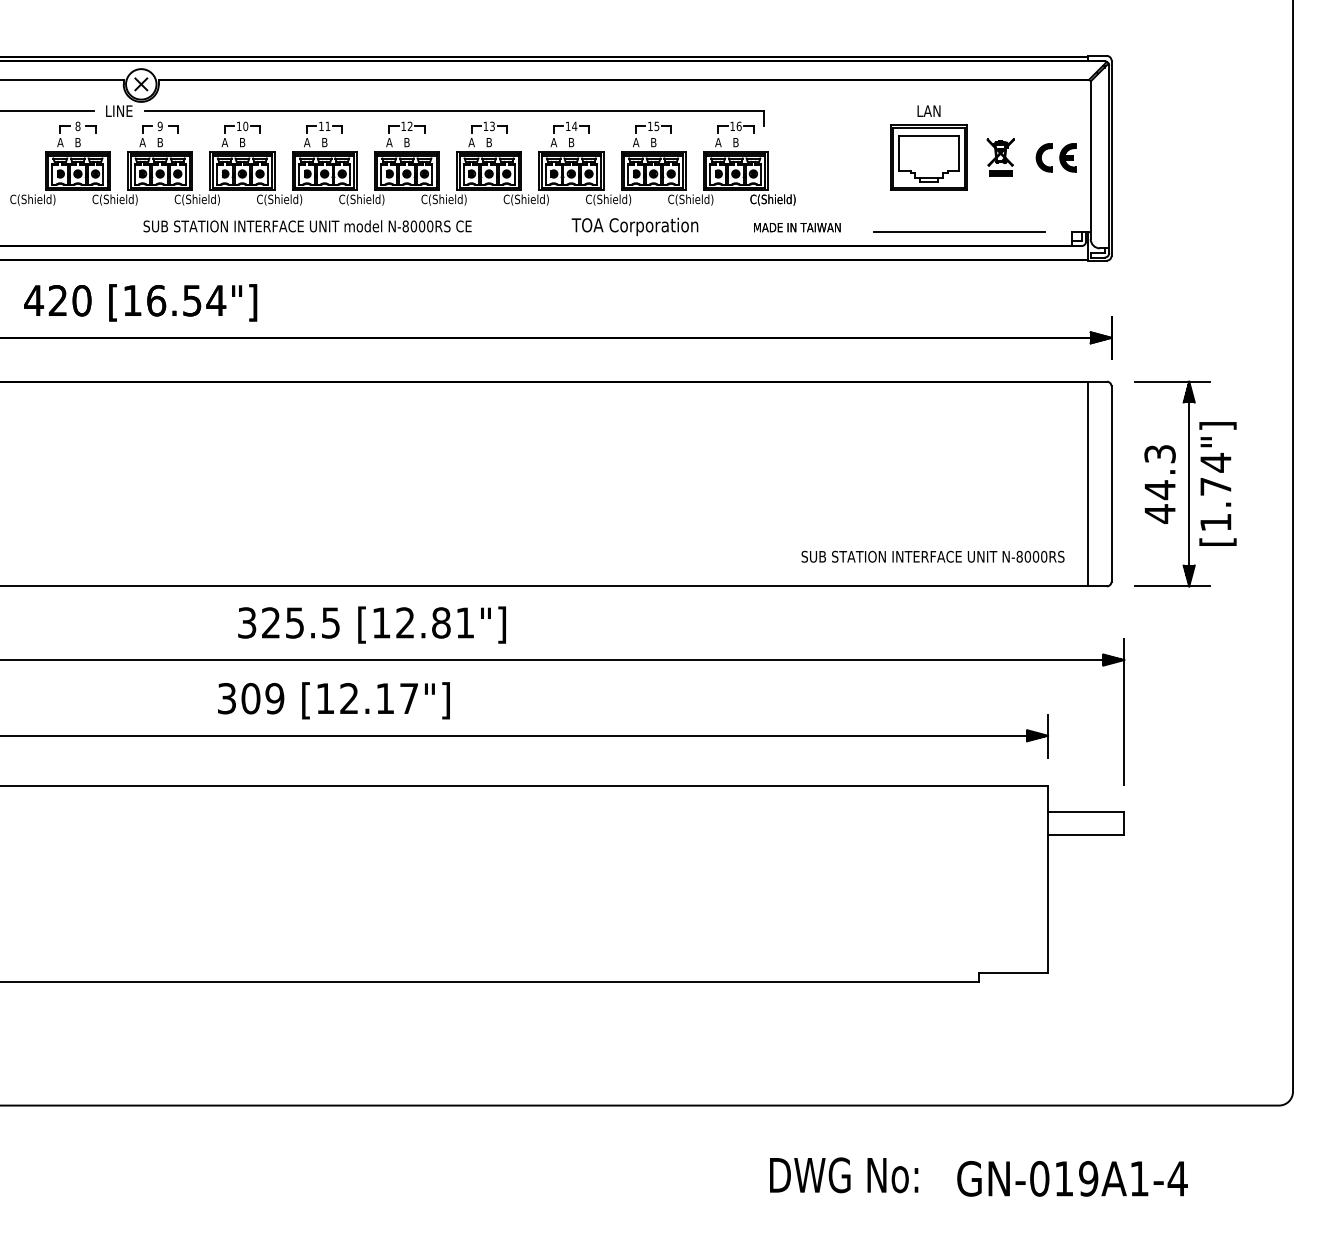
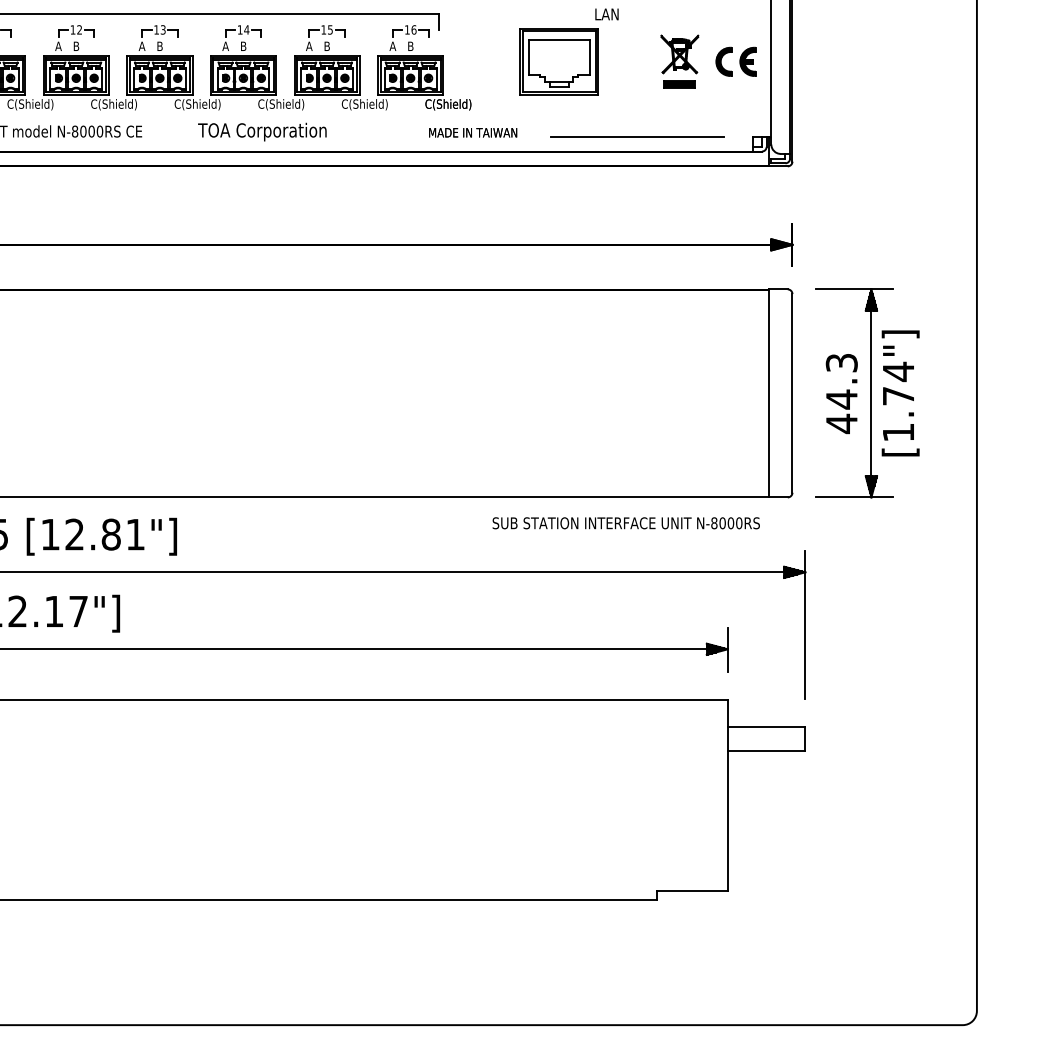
part: (928, 157) -> (558, 61), moved
part: (1000, 157) -> (679, 61), size x1.4
text: (634, 226) -> (261, 131), moved
text: (932, 556) -> (625, 522), moved

